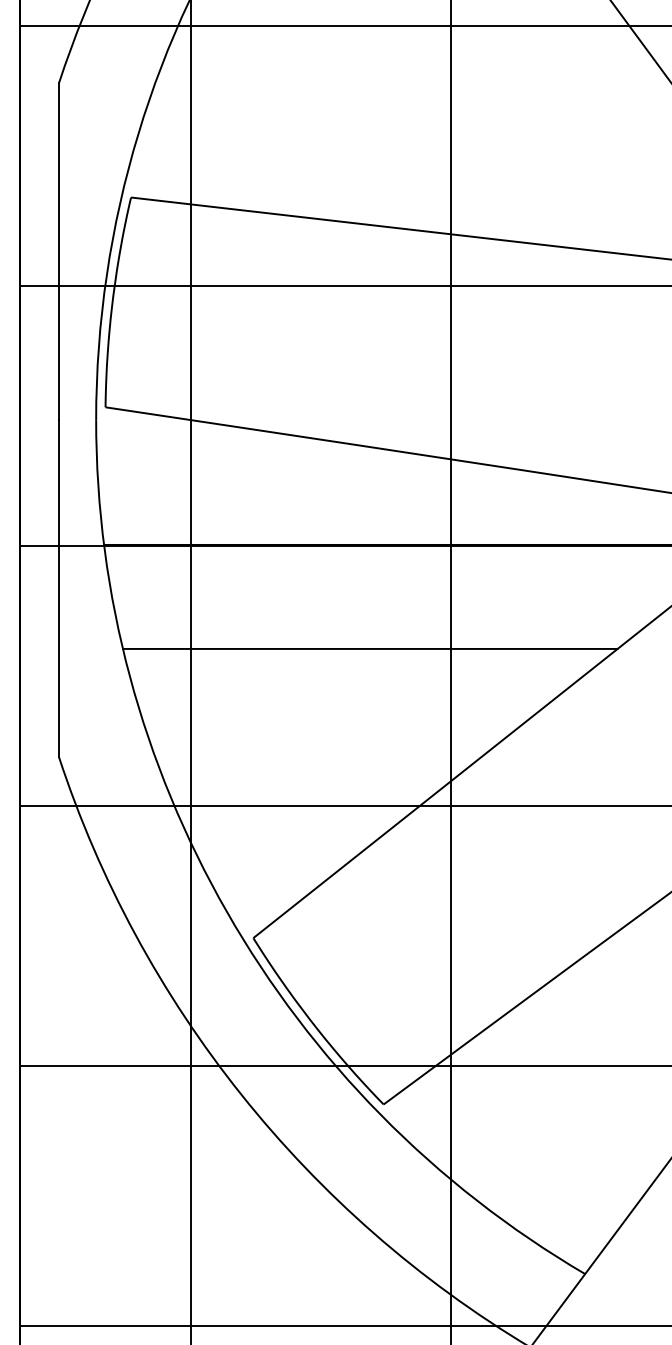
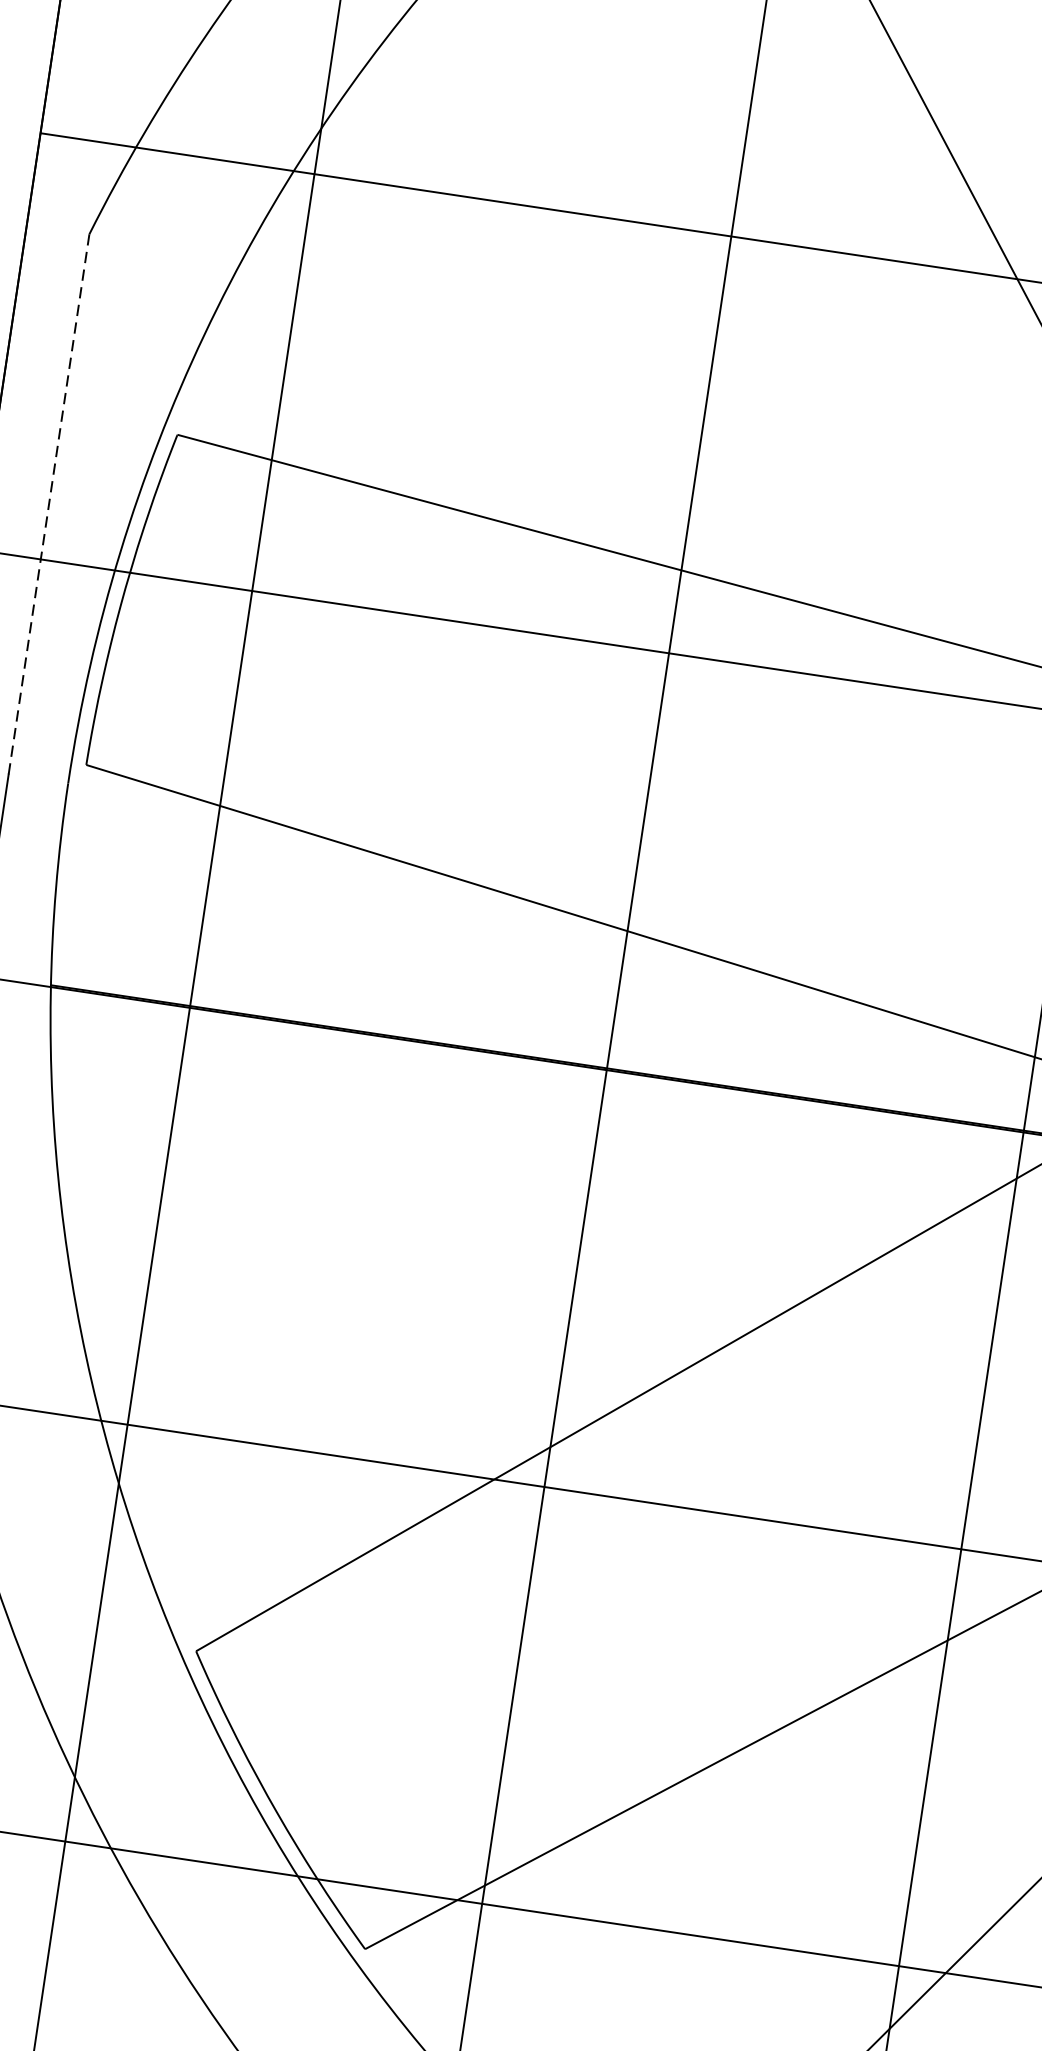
line: (59, 252) -> (49, 505), solid -> dashed
line: (369, 648) -> (451, 1214), removed

